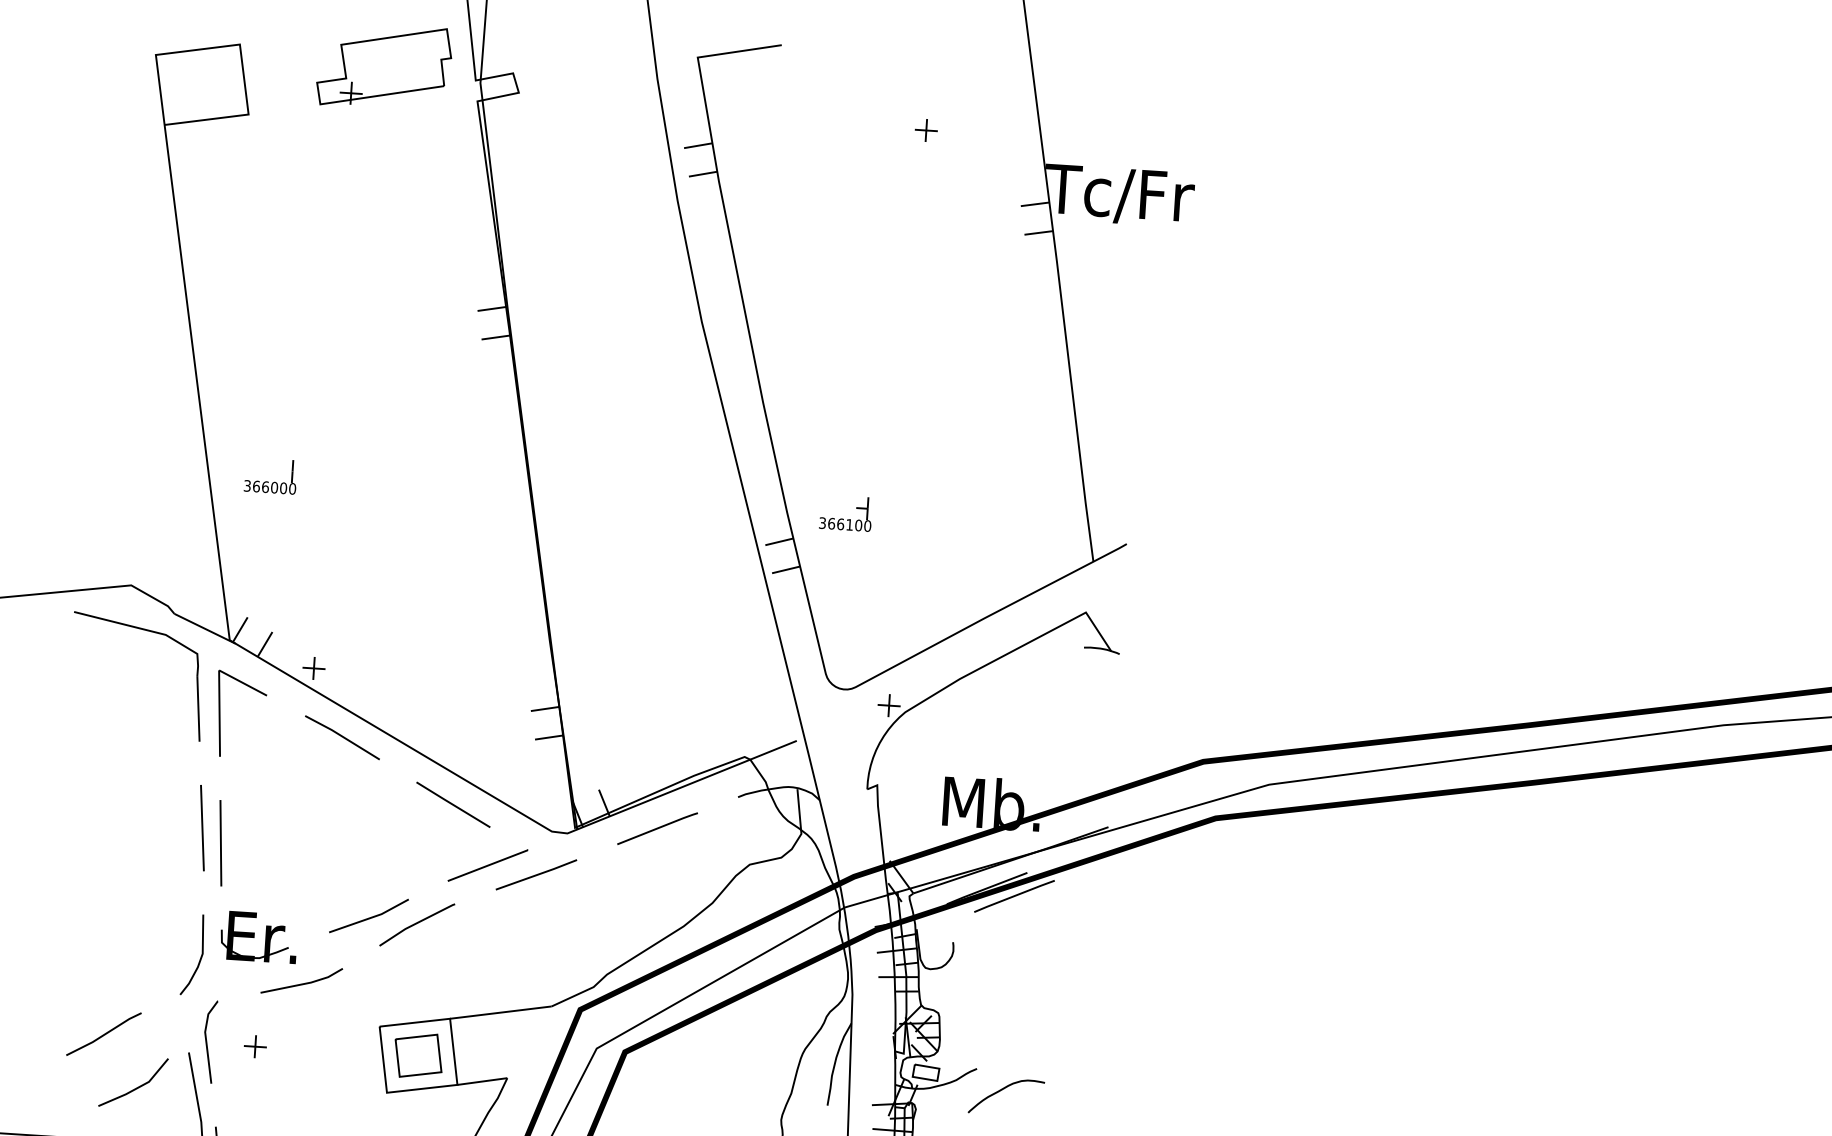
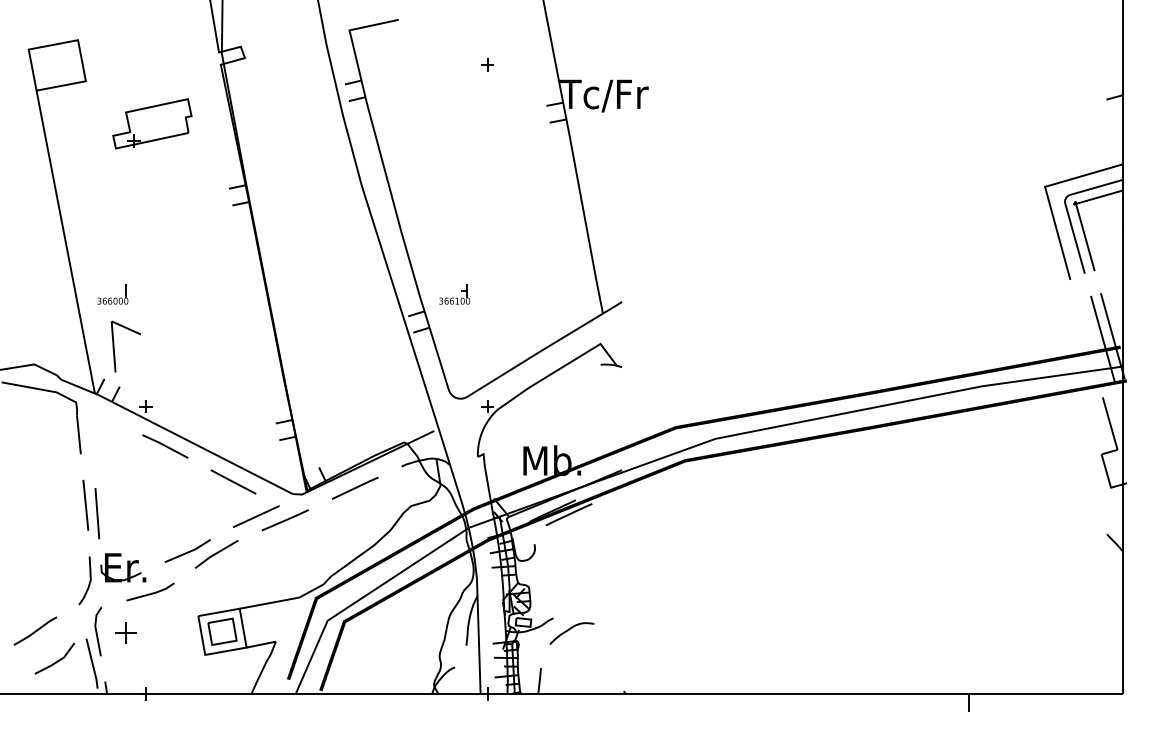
part: (384, 66) -> (152, 123), moved
part: (221, 712) -> (114, 346), moved
part: (255, 1046) -> (125, 632), size x1.6

